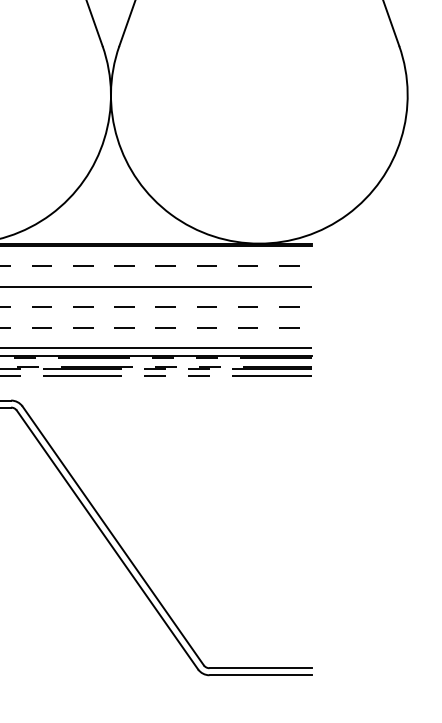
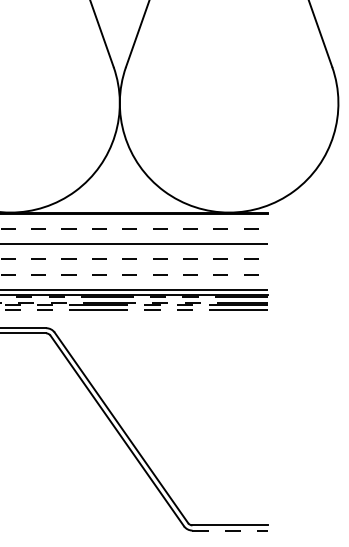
line: (261, 675) -> (230, 530), solid -> dashed

